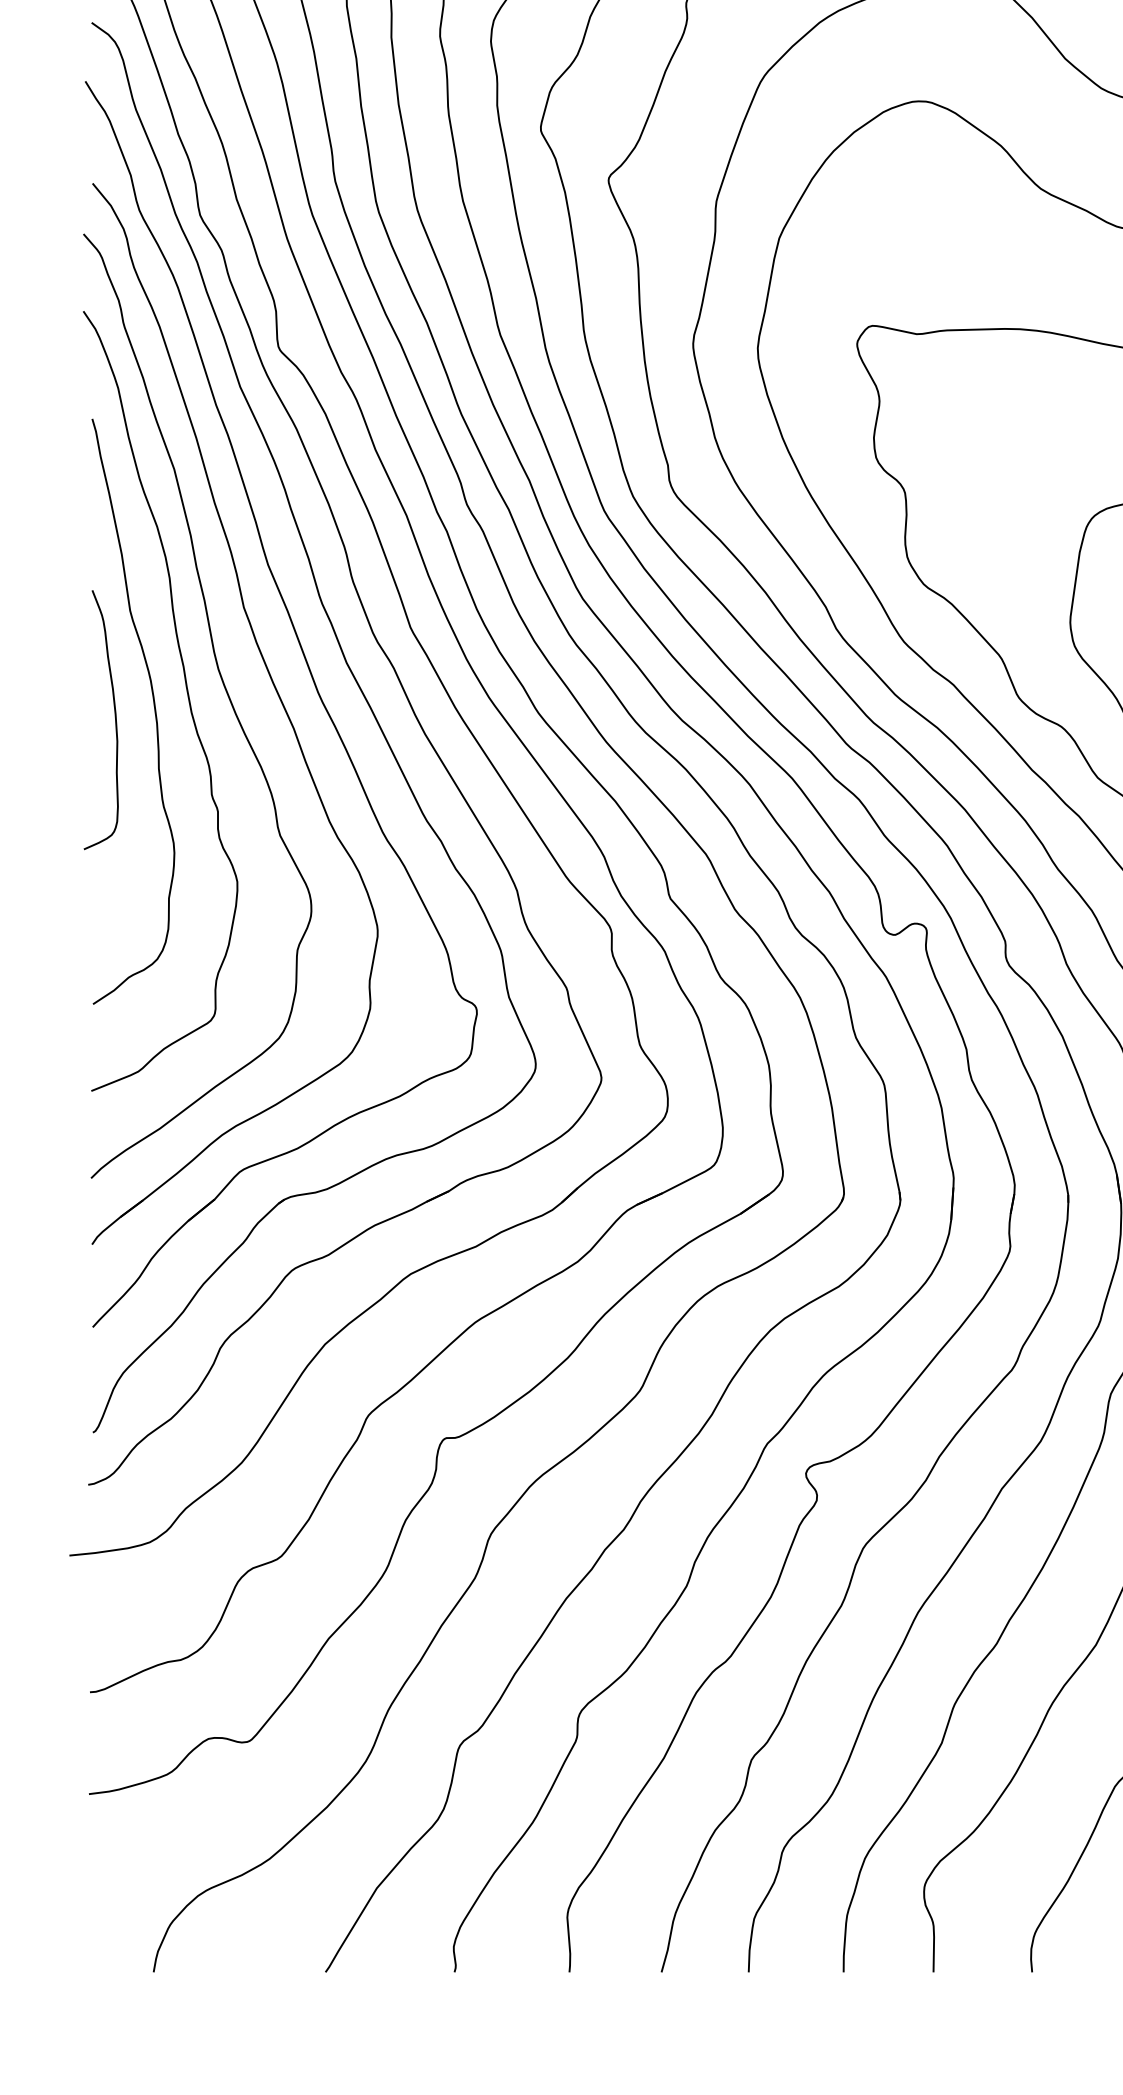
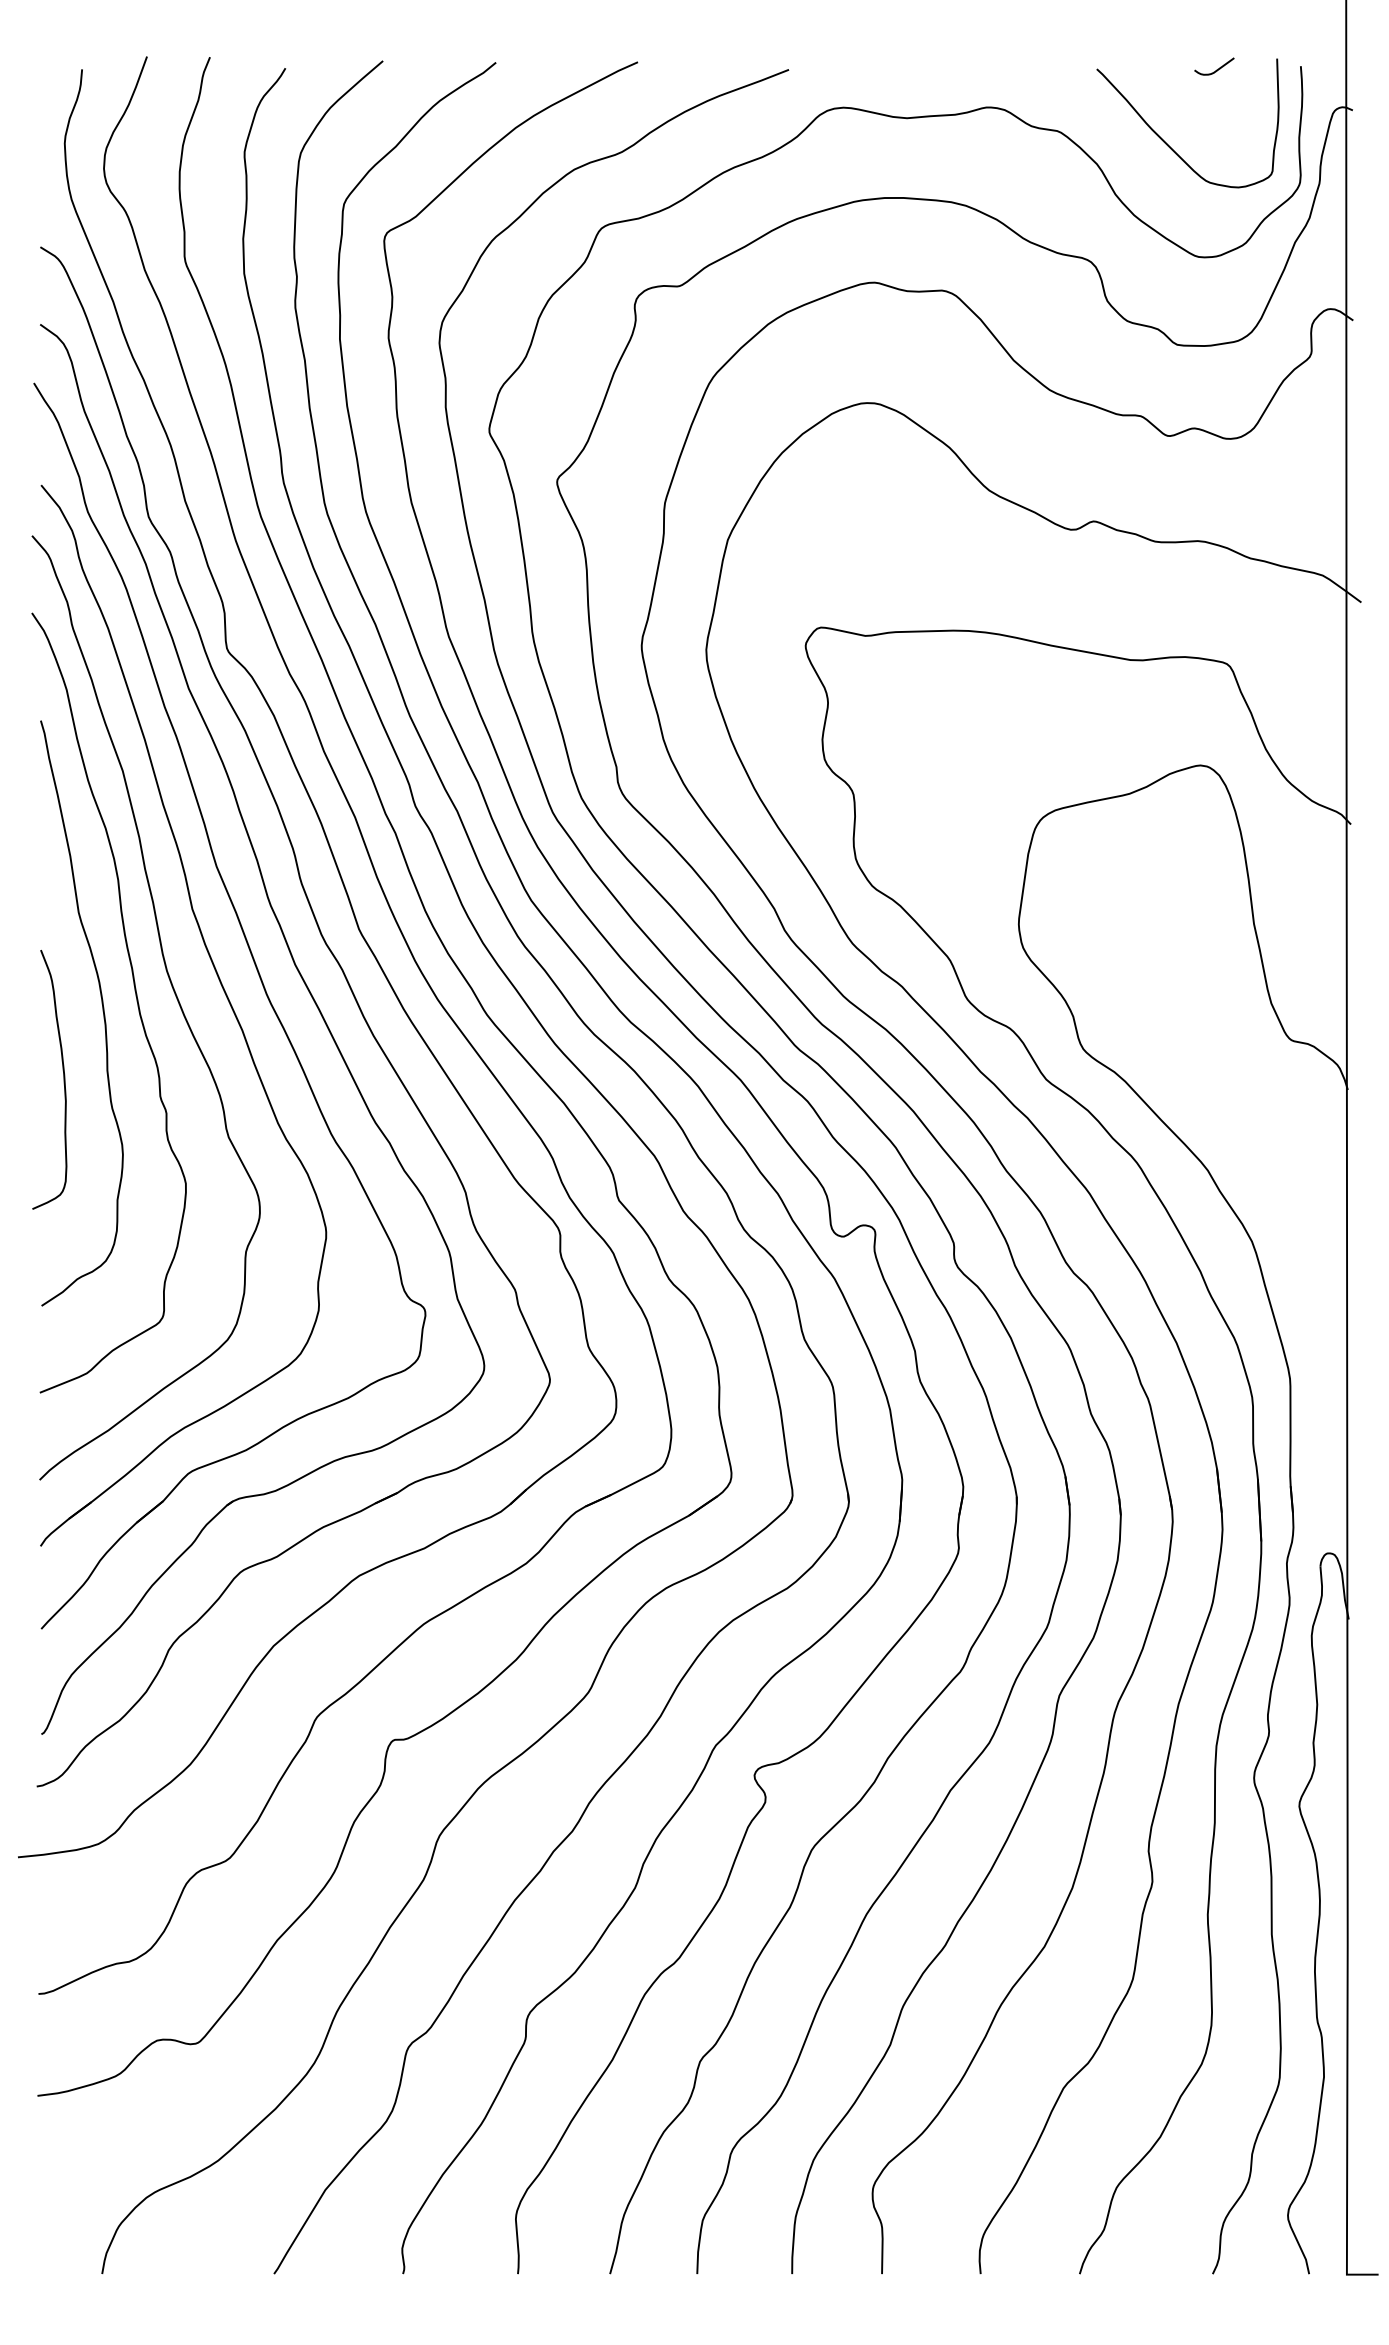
curve: (114, 719) -> (63, 1079), moved

